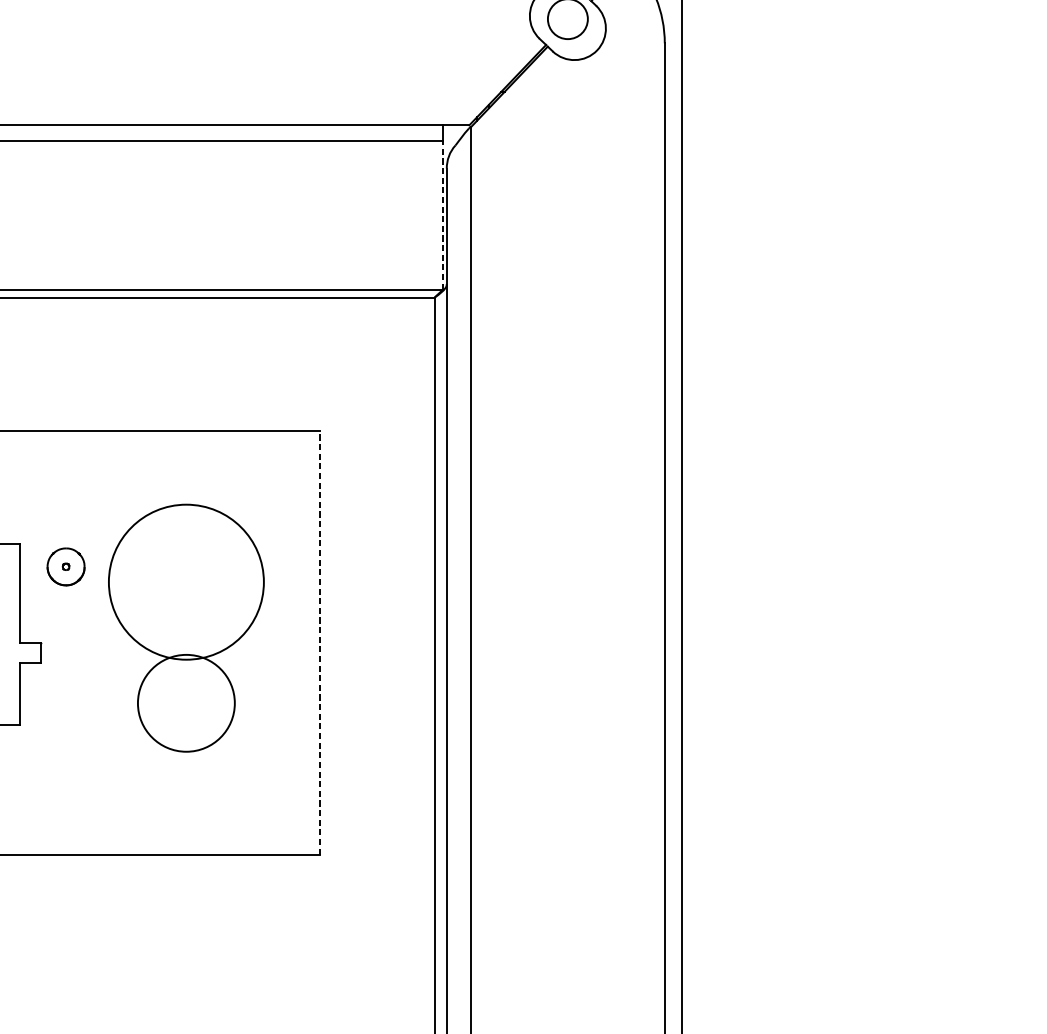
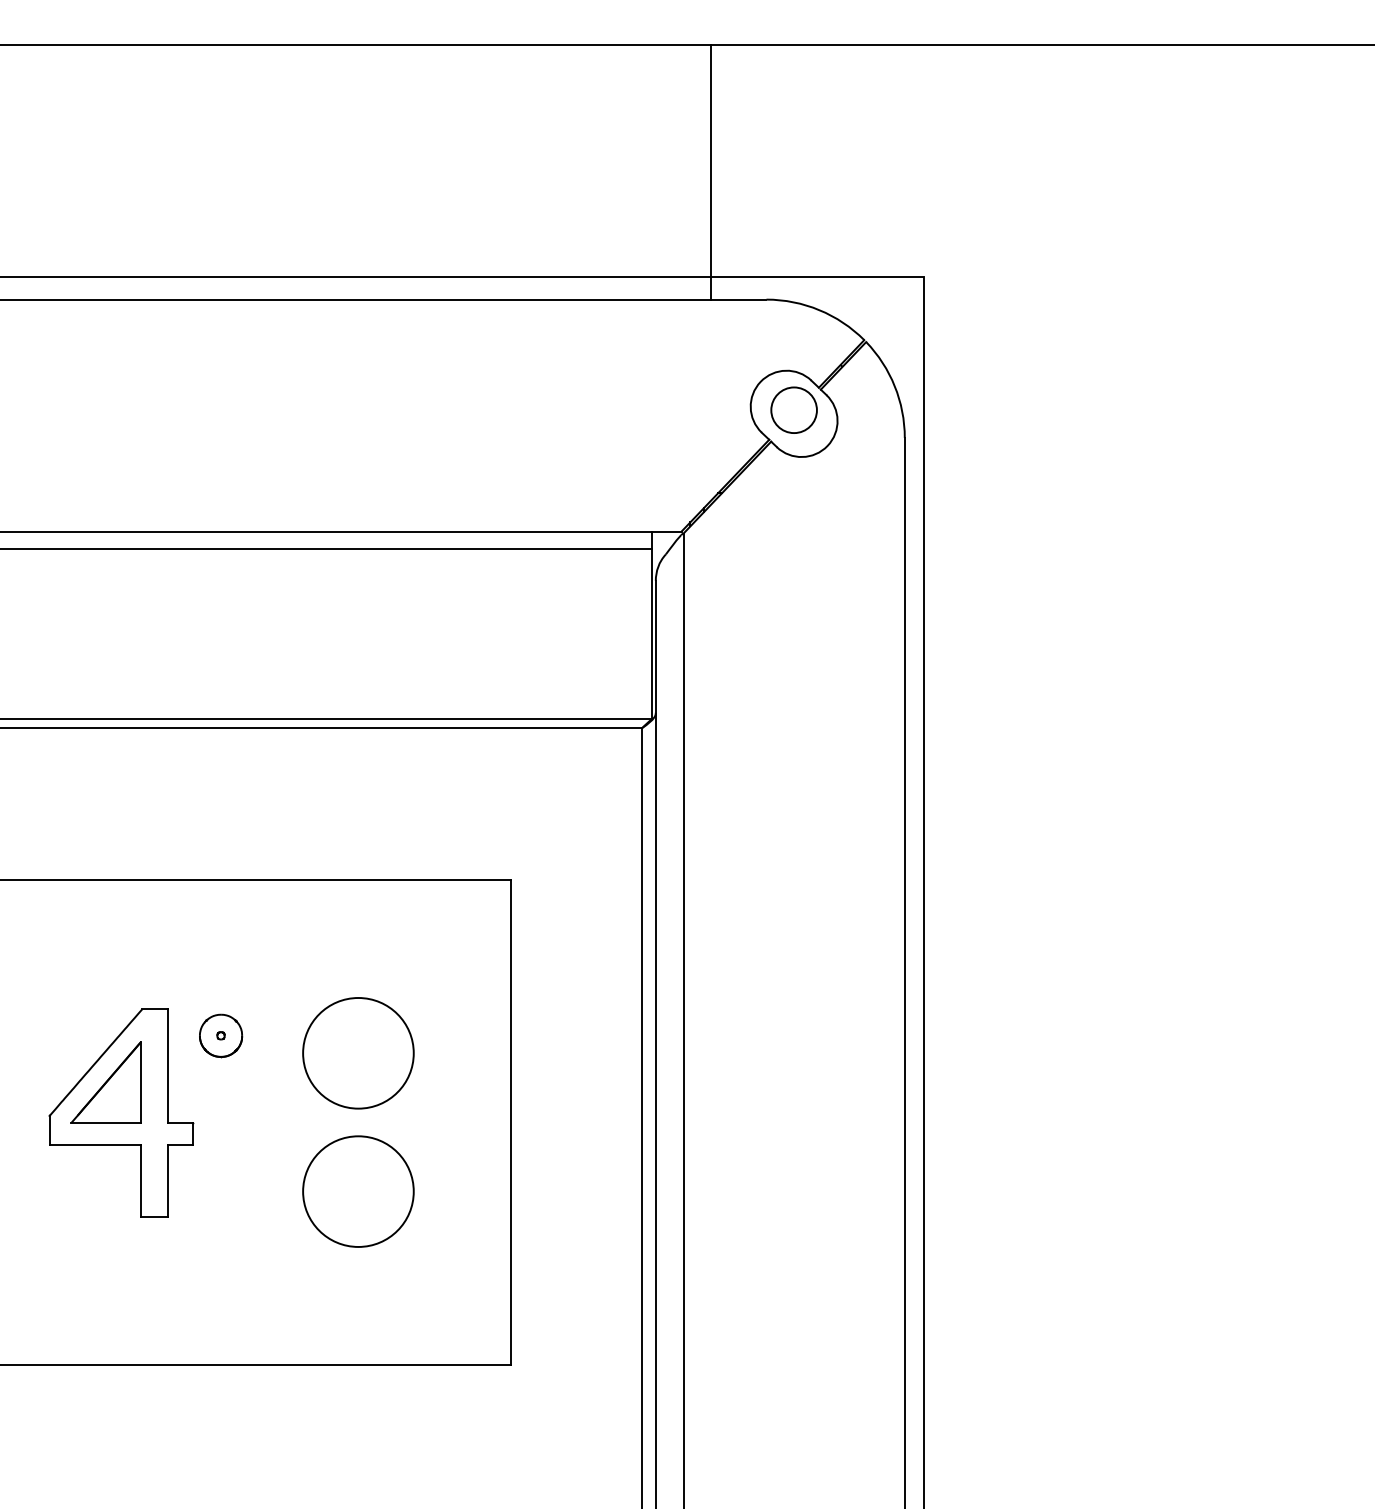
line: (443, 215) -> (651, 634), dashed -> solid
circle: (186, 582) -> (358, 1053), size x0.62
line: (319, 641) -> (510, 1121), dashed -> solid

